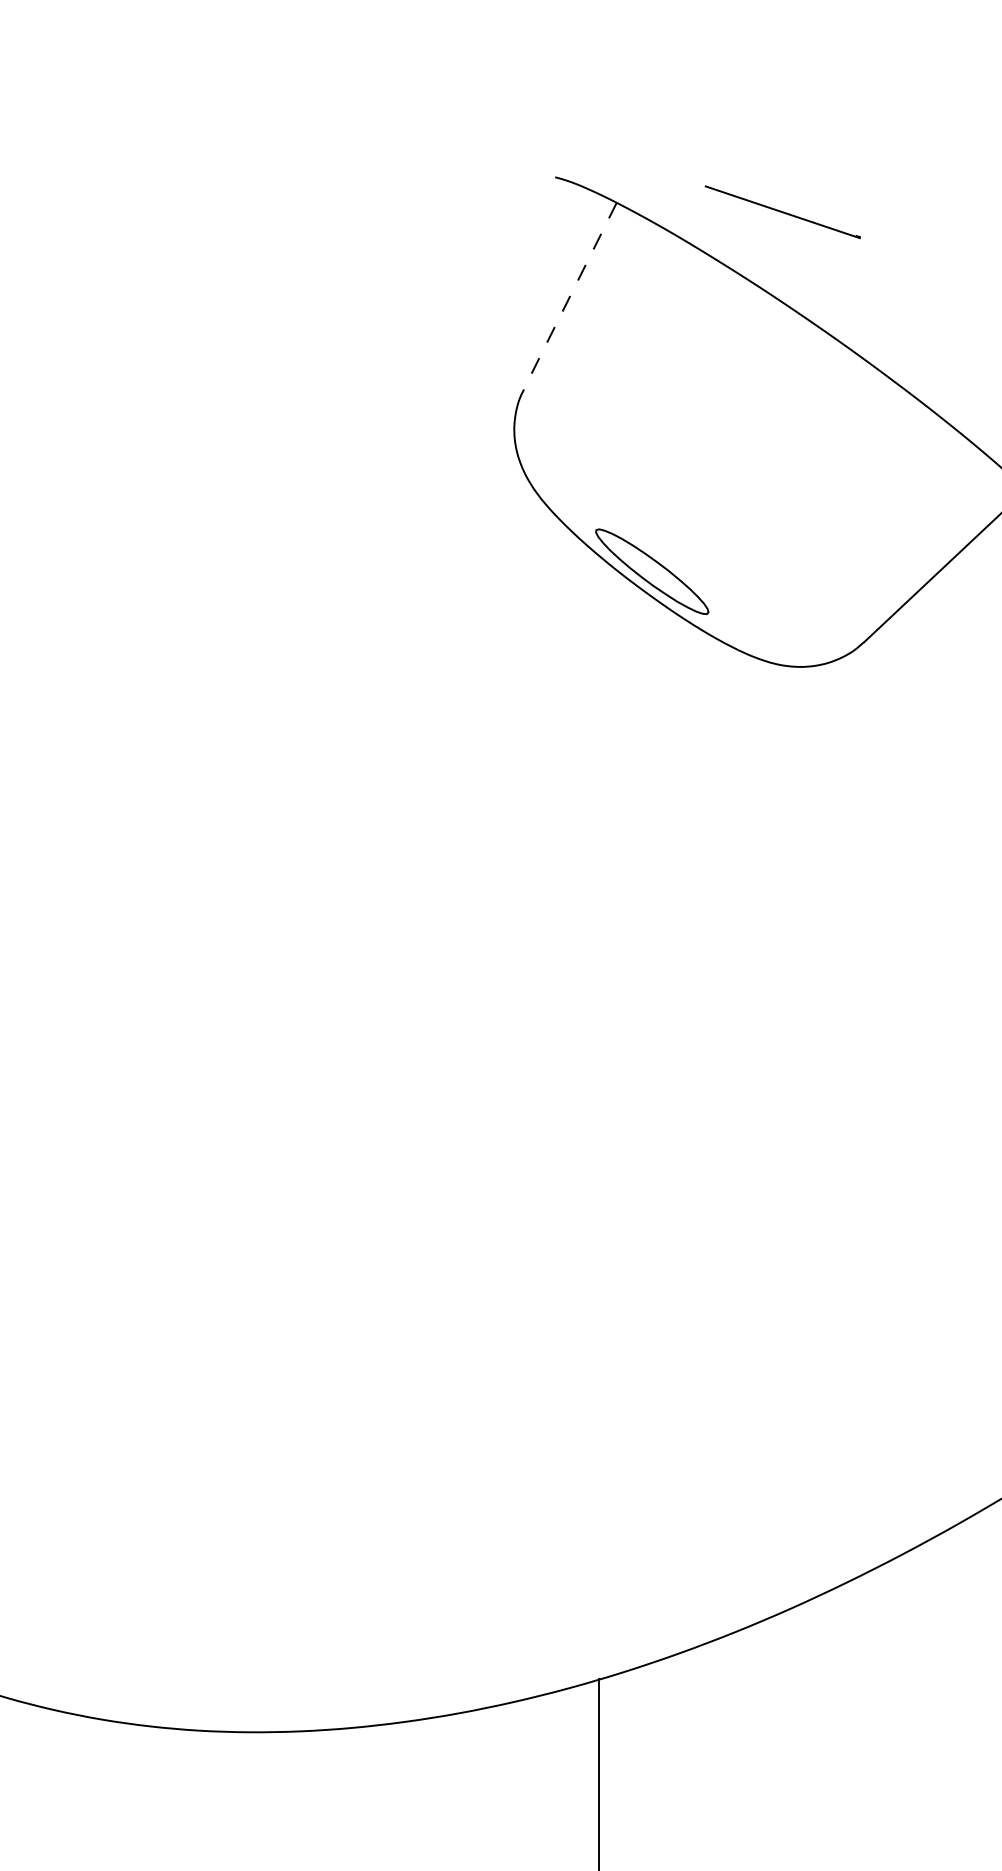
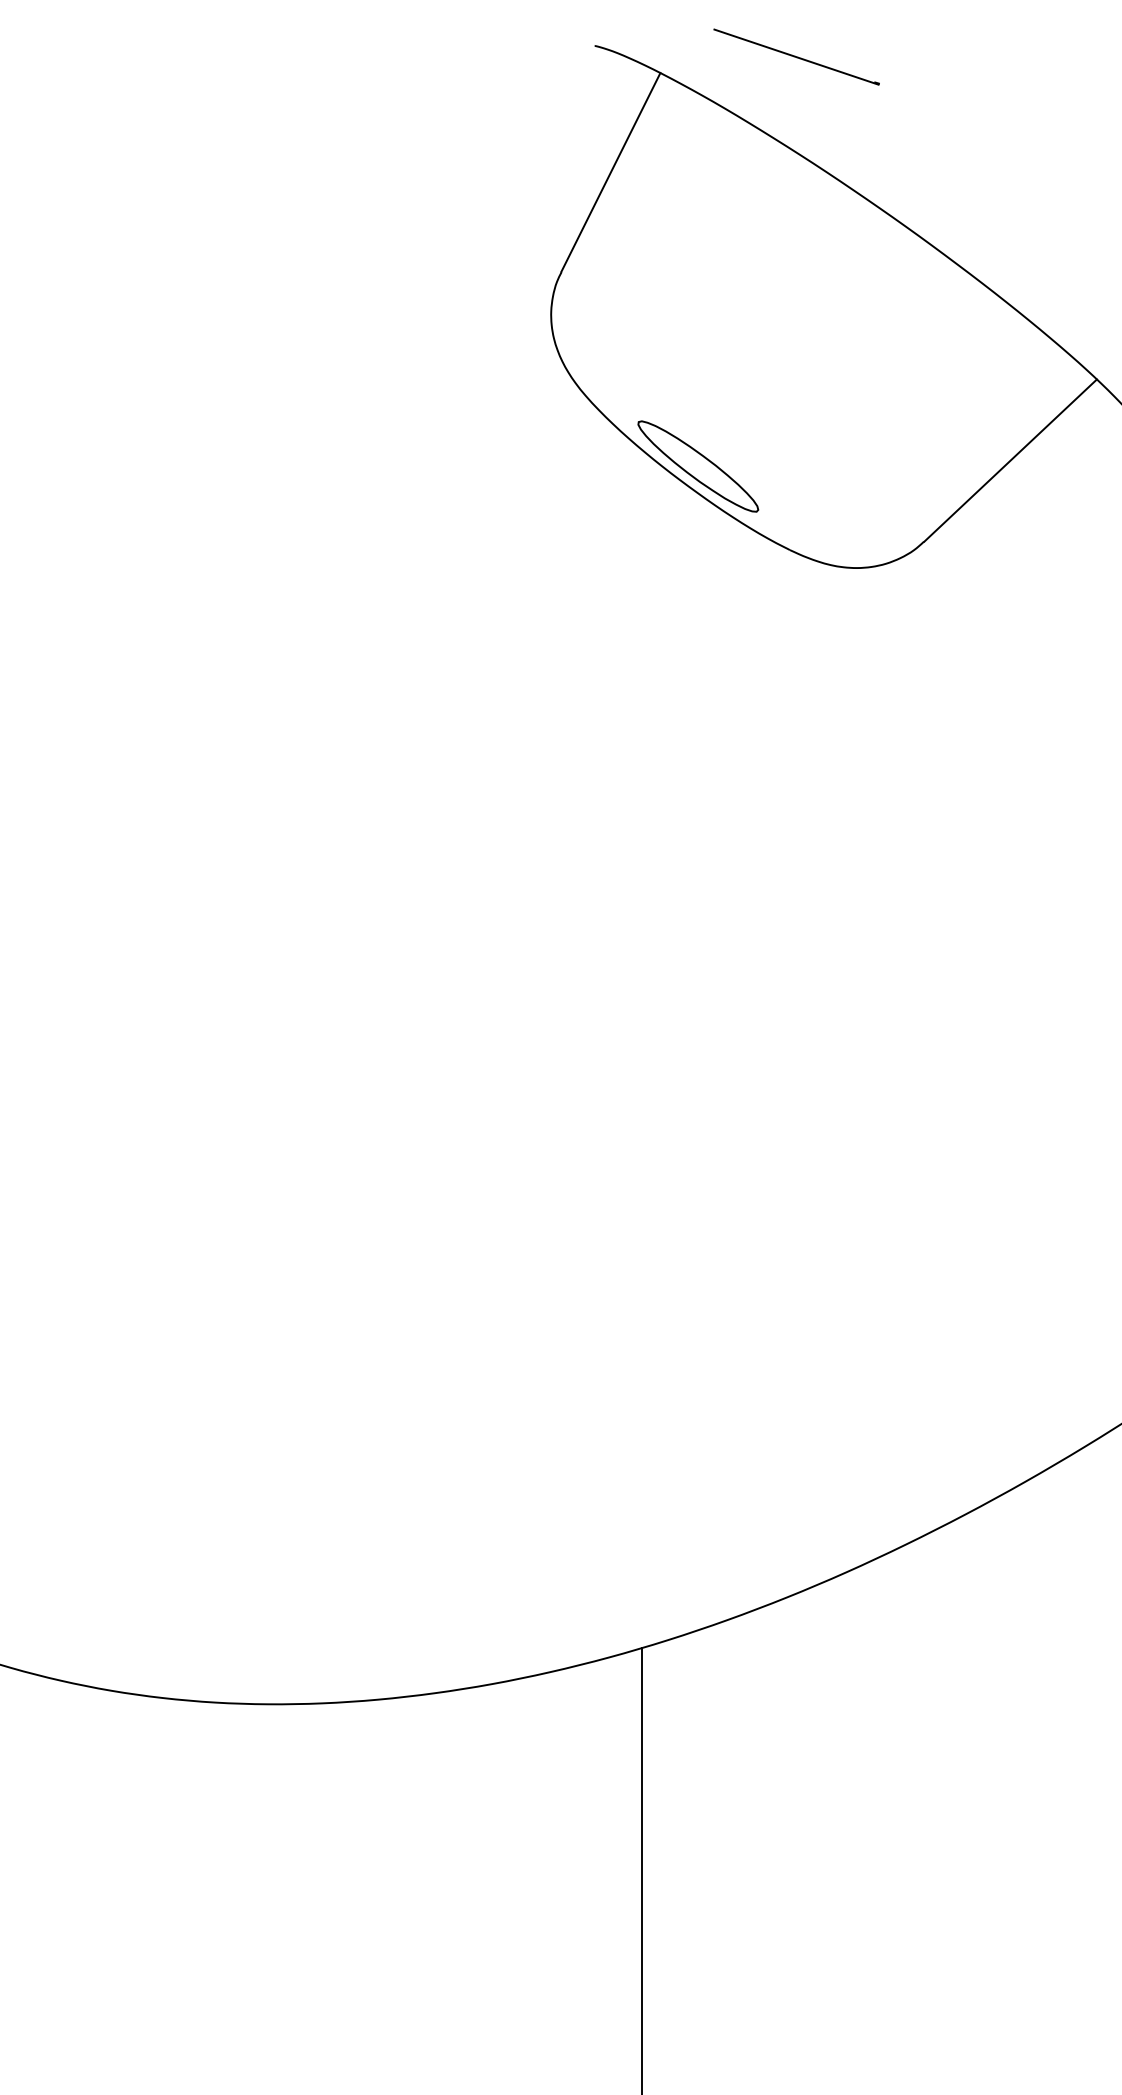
part: (782, 211) -> (796, 56), moved
line: (569, 296) -> (610, 172), dashed -> solid

